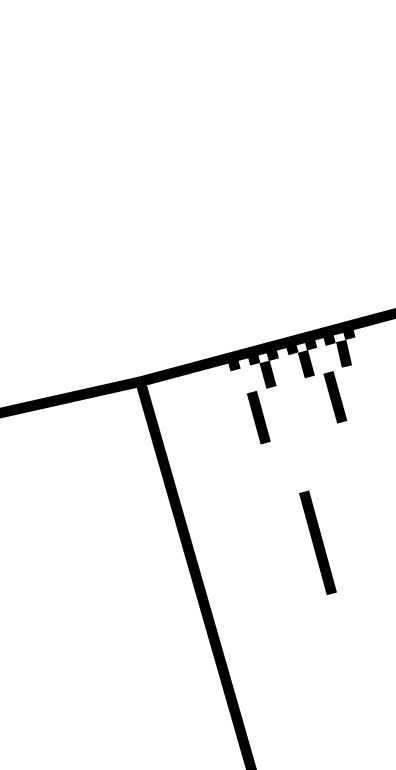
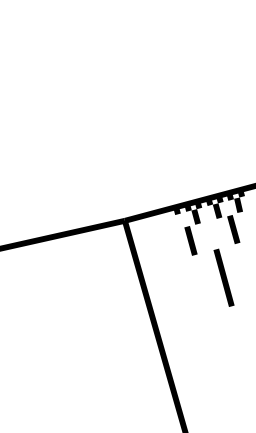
line: (316, 542) -> (223, 277), moved

